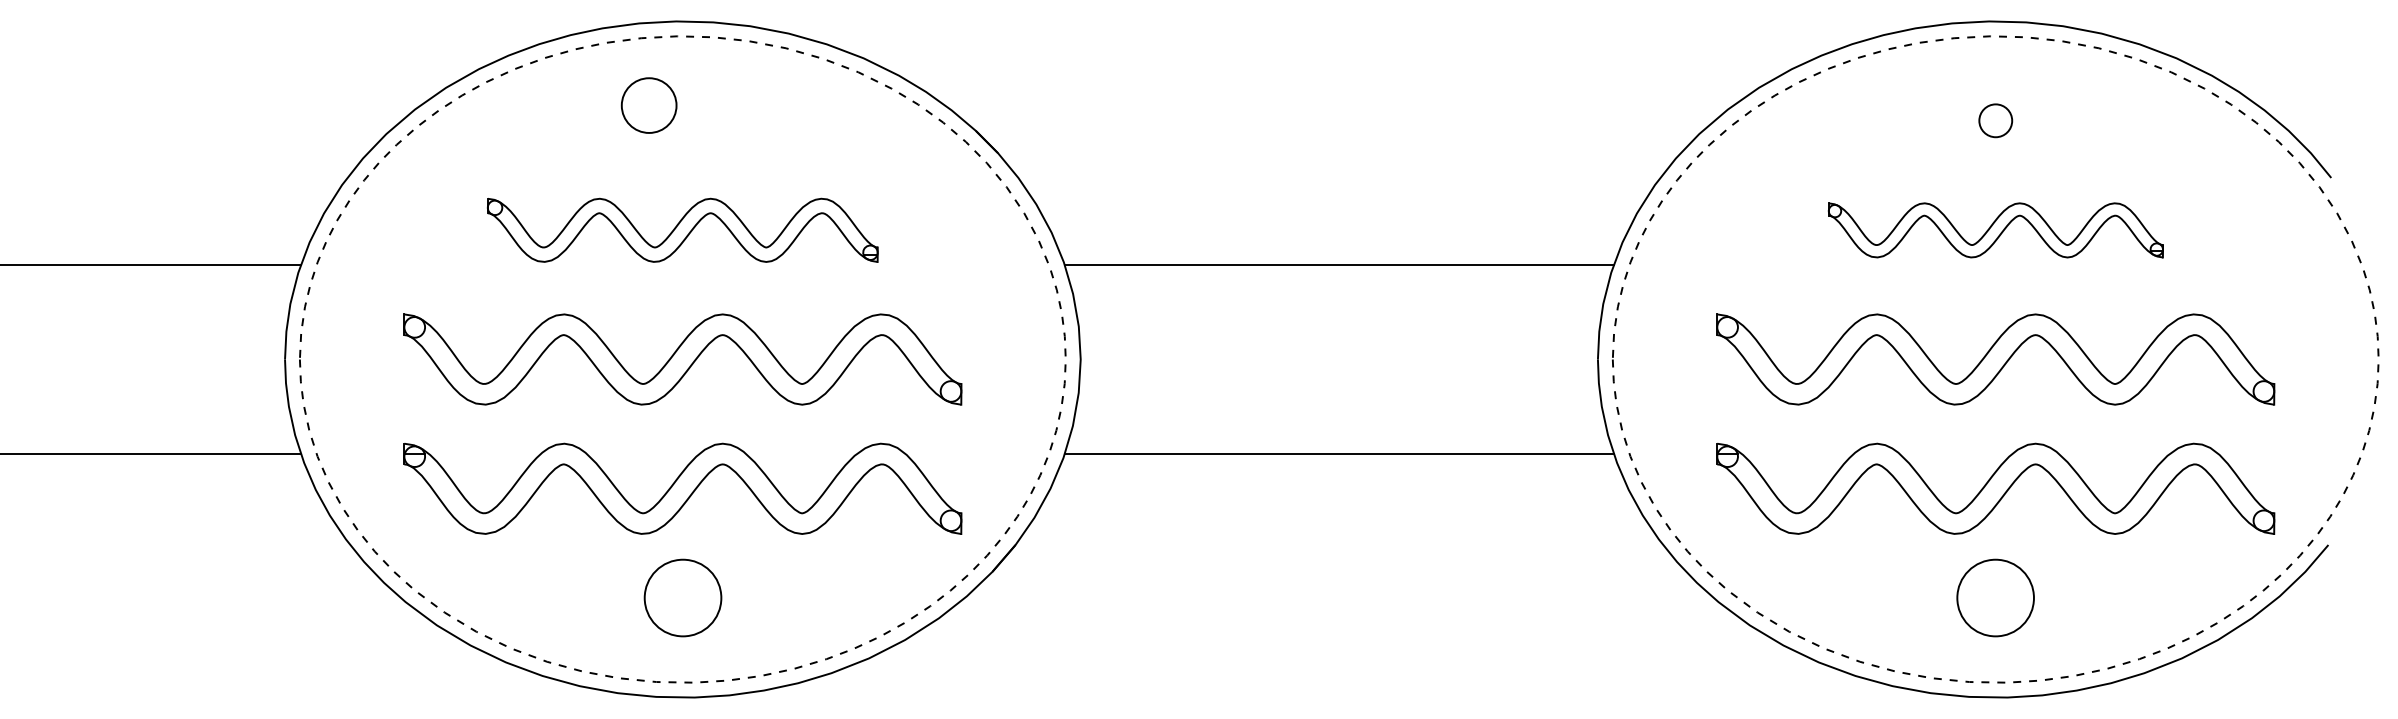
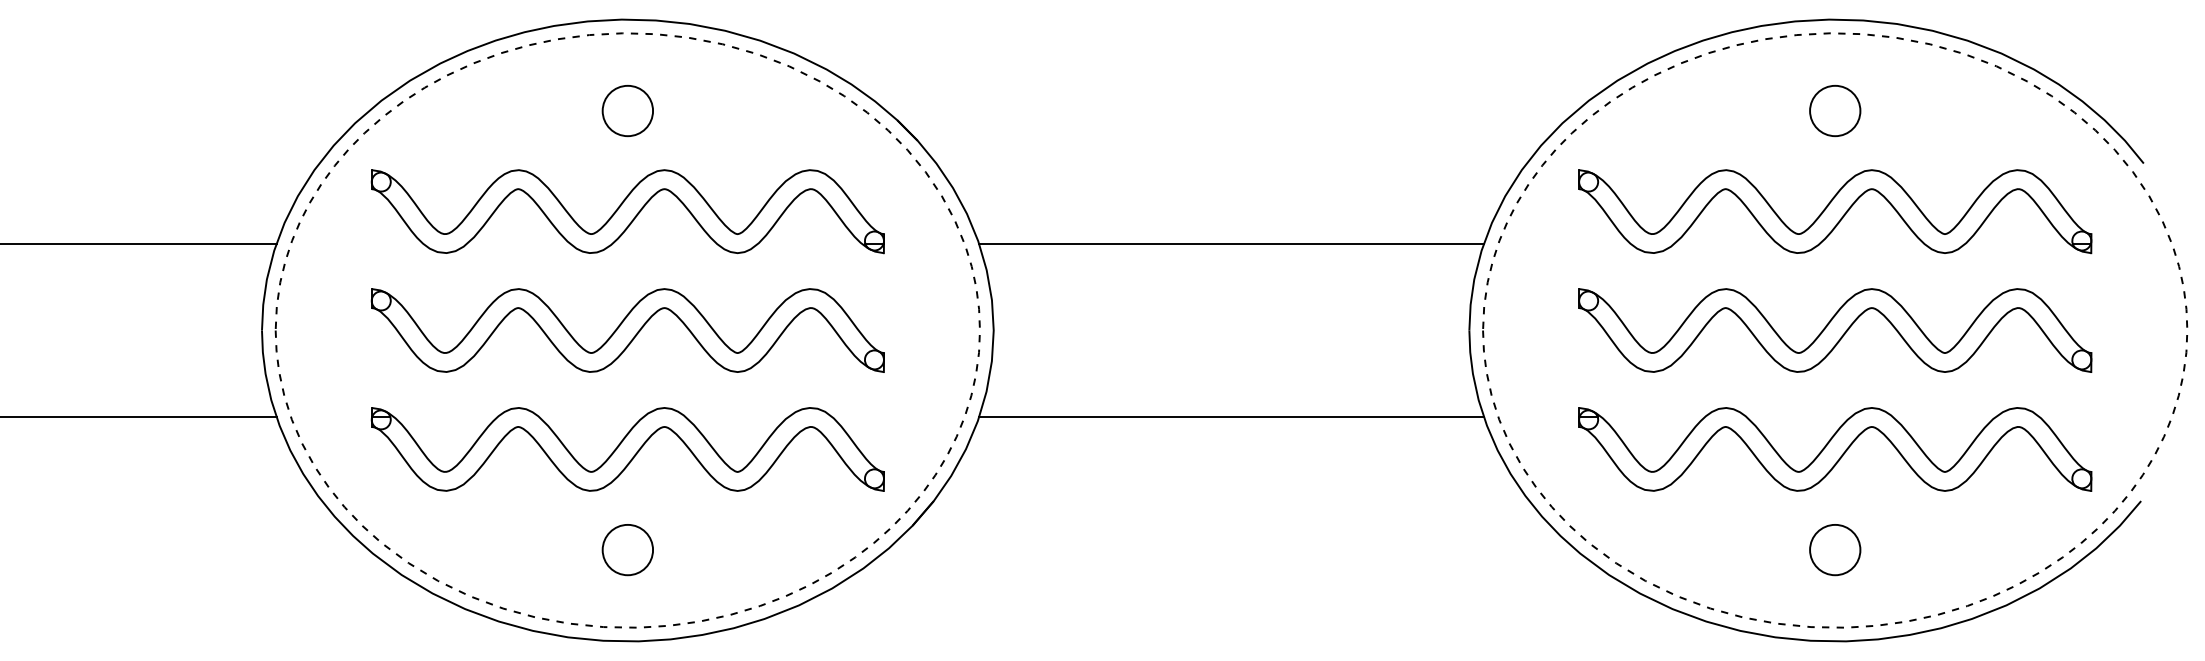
circle: (648, 106) -> (627, 111), moved
circle: (1996, 120) -> (1835, 110), size x1.67
part: (682, 230) -> (627, 211), size x1.43
part: (1996, 230) -> (1835, 211), size x1.67
circle: (682, 598) -> (627, 550), size x0.71
circle: (1996, 598) -> (1835, 550), size x0.71

